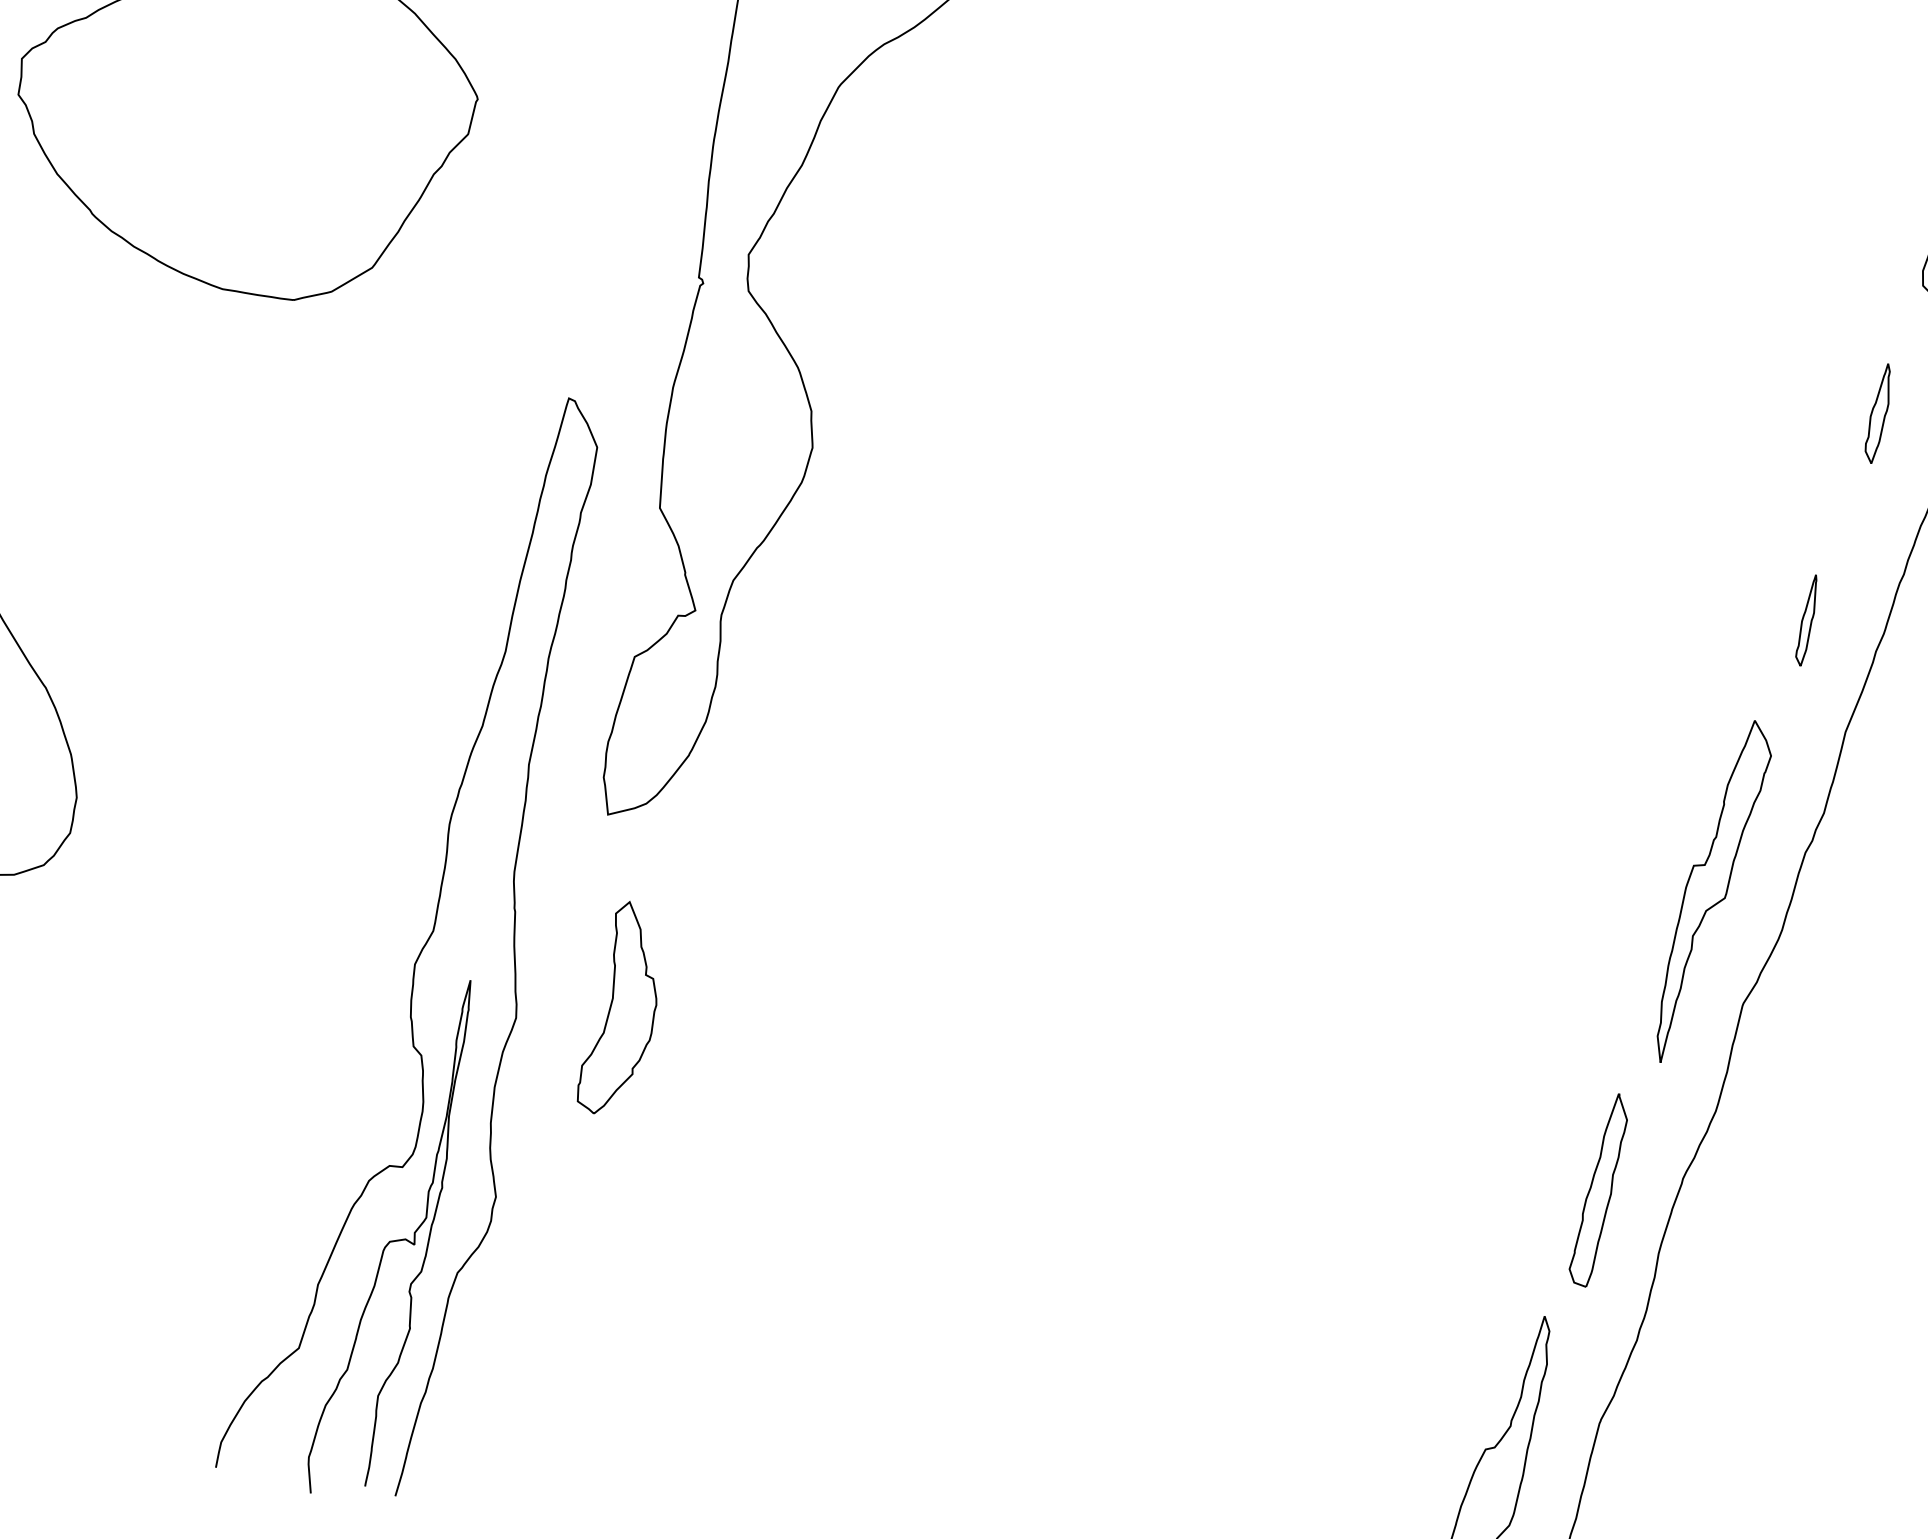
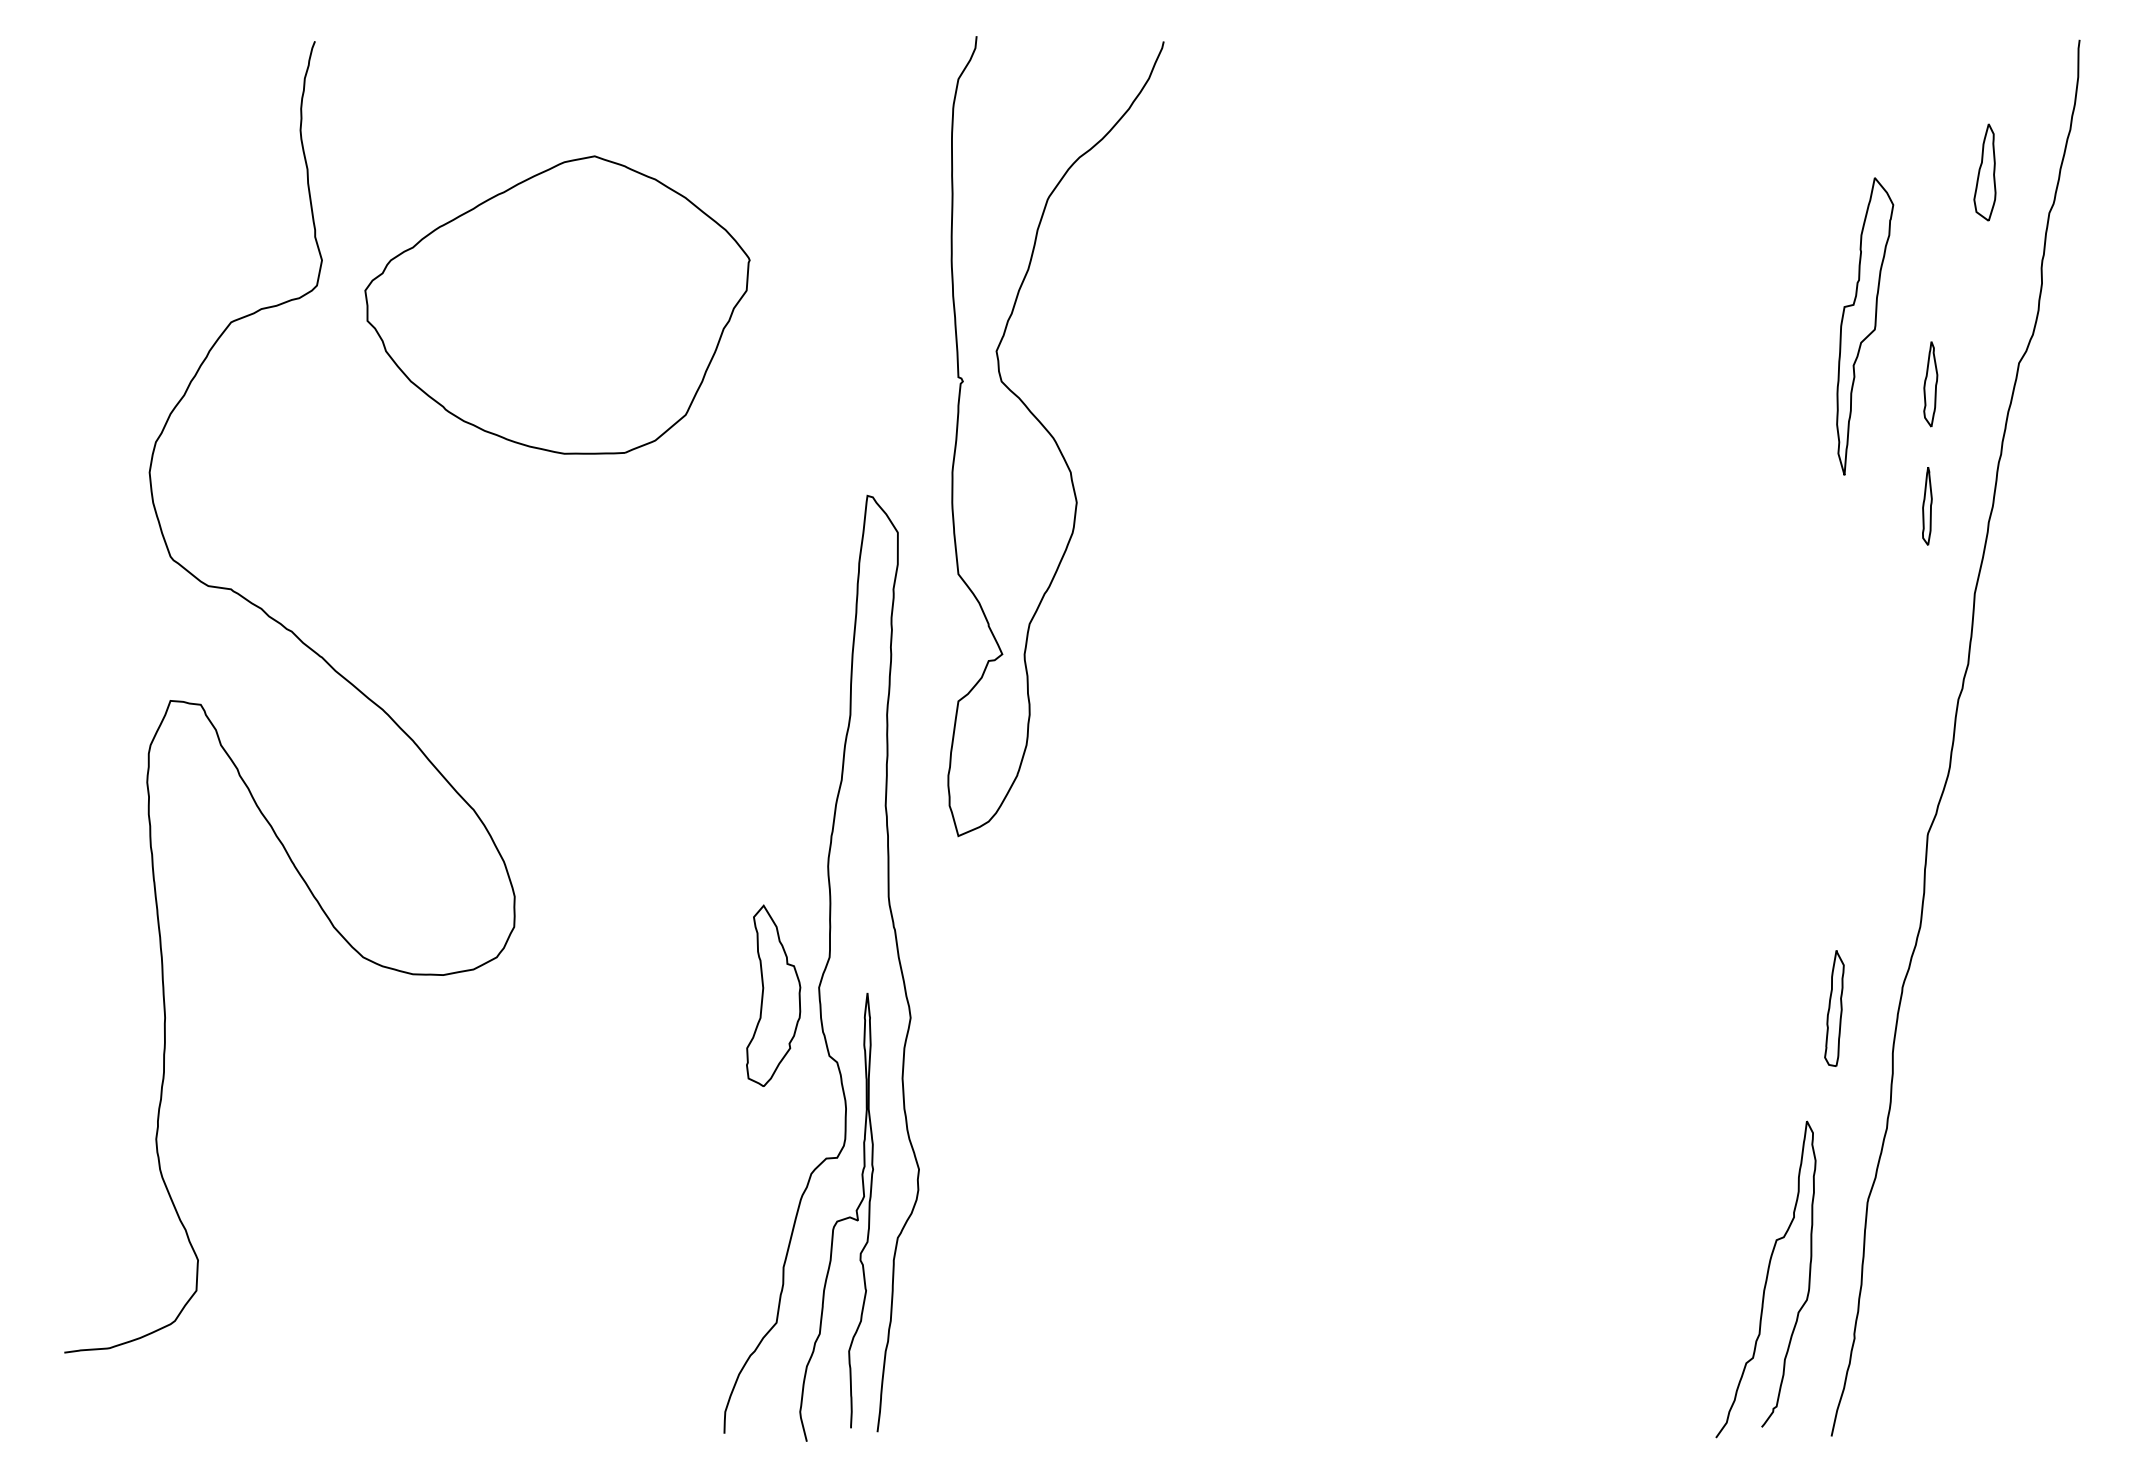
part: (1878, 413) -> (1930, 384), moved
part: (1714, 892) -> (1865, 326), moved
part: (623, 1009) -> (773, 995), moved
part: (1599, 1189) -> (1834, 1008), size x0.7

